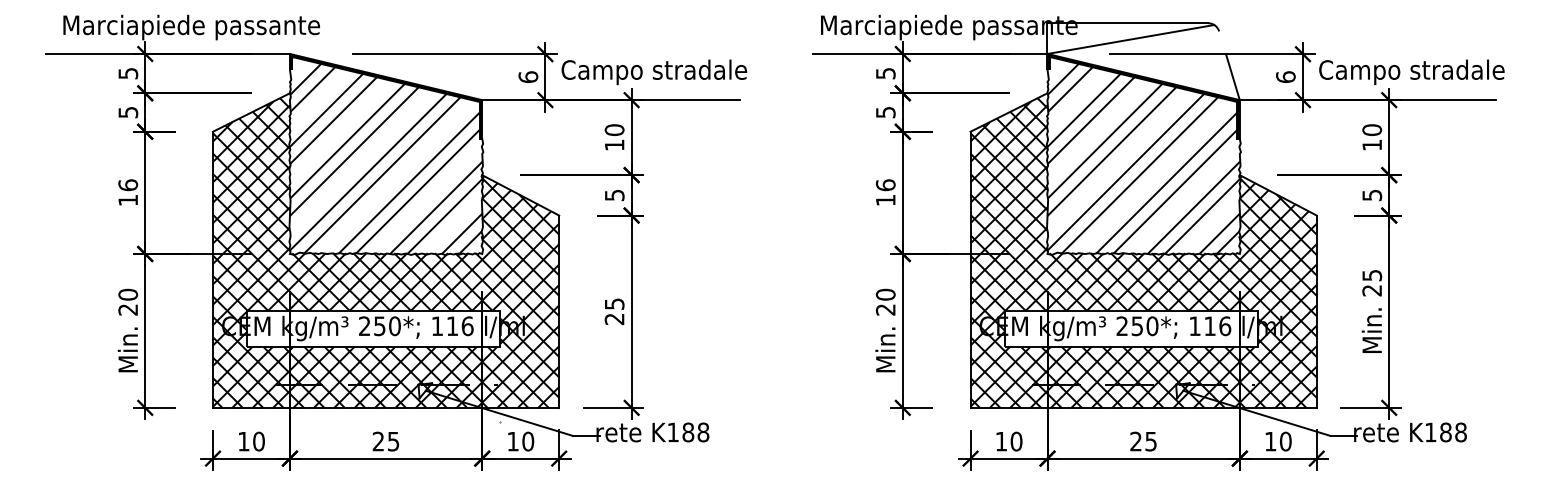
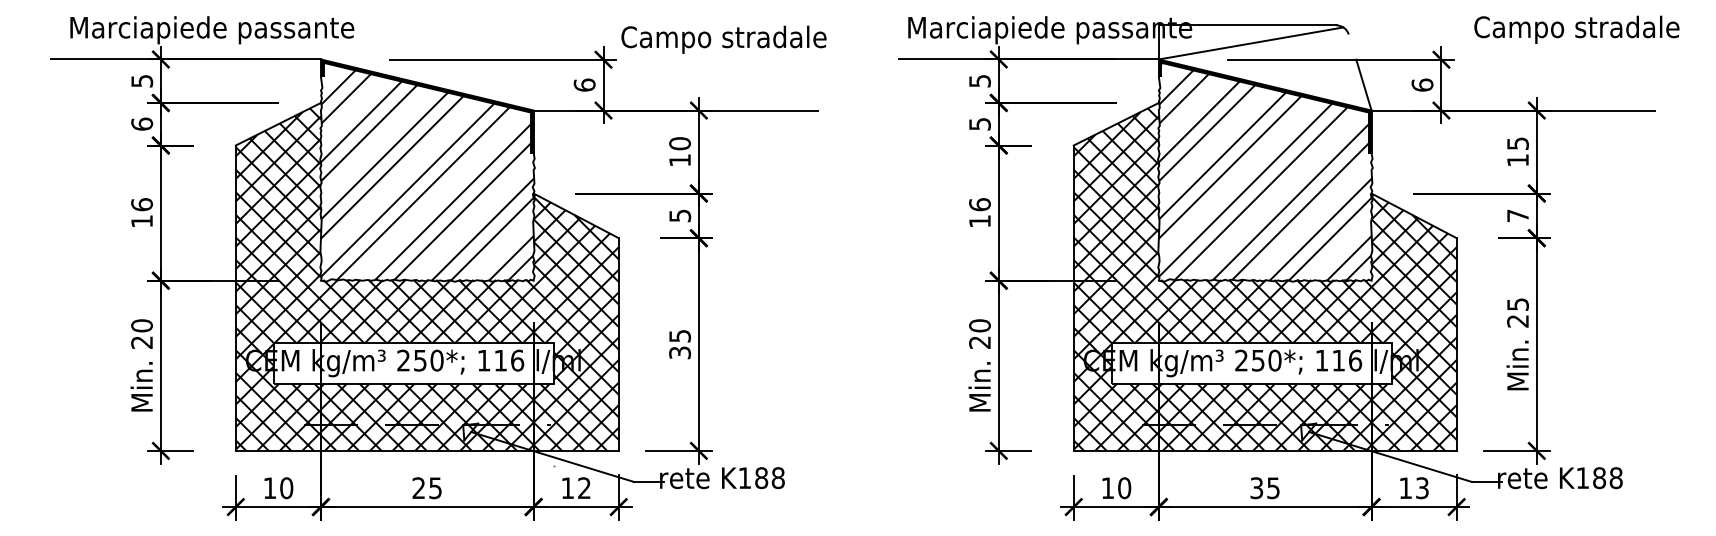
text: (653, 72) -> (723, 39), moved
text: (1411, 72) -> (1576, 29), moved
text: (128, 111) -> (142, 123), 5 -> 6
text: (1371, 129) -> (1517, 143), 10 -> 15
text: (1371, 195) -> (1517, 215), 5 -> 7
text: (615, 318) -> (680, 352), 25 -> 35
text: (528, 441) -> (584, 488), 10 -> 12
text: (1135, 441) -> (1256, 488), 25 -> 35
text: (1284, 441) -> (1421, 488), 10 -> 13

